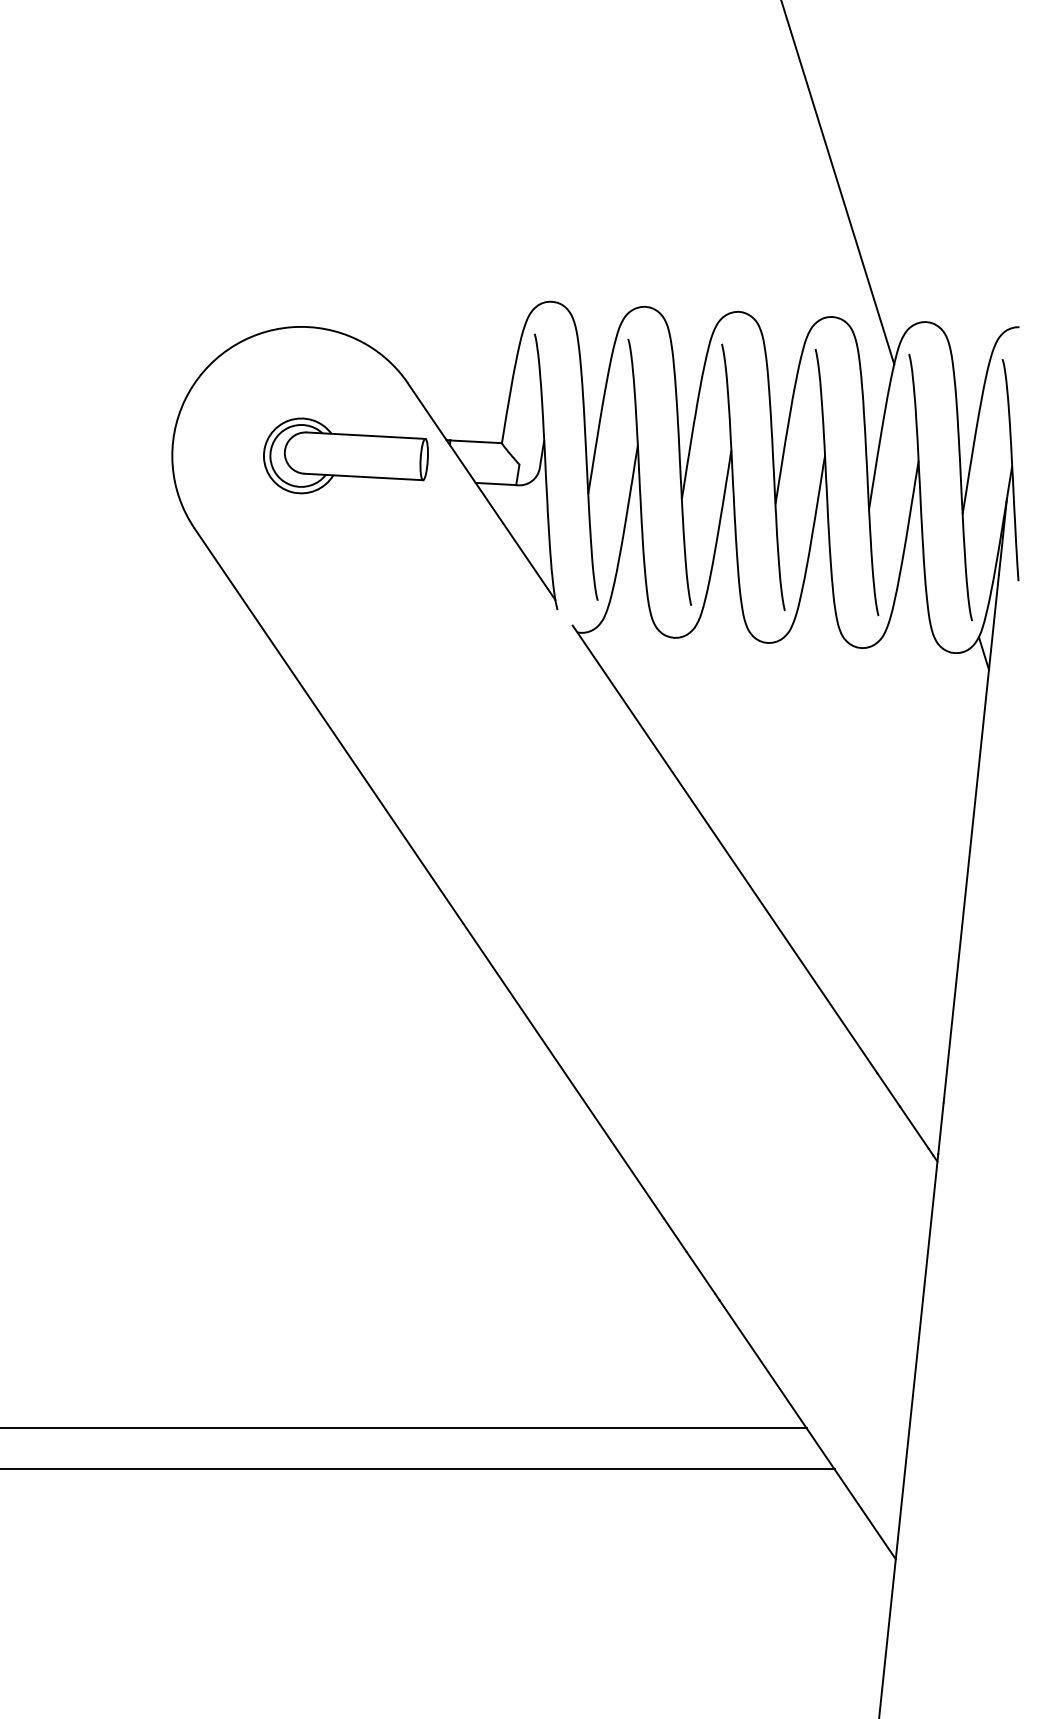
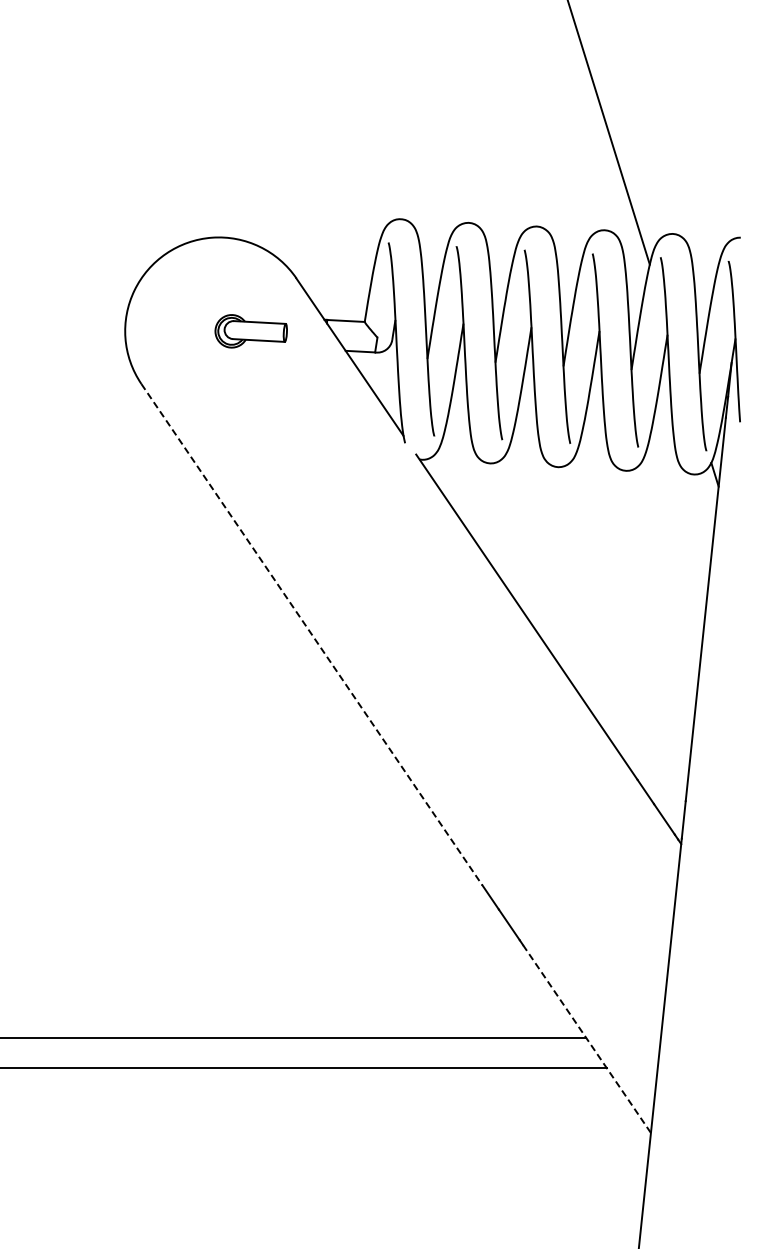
part: (344, 456) -> (250, 331), size x0.6
line: (430, 874) -> (312, 635), solid -> dashed
line: (807, 1430) -> (586, 1039), solid -> dashed

